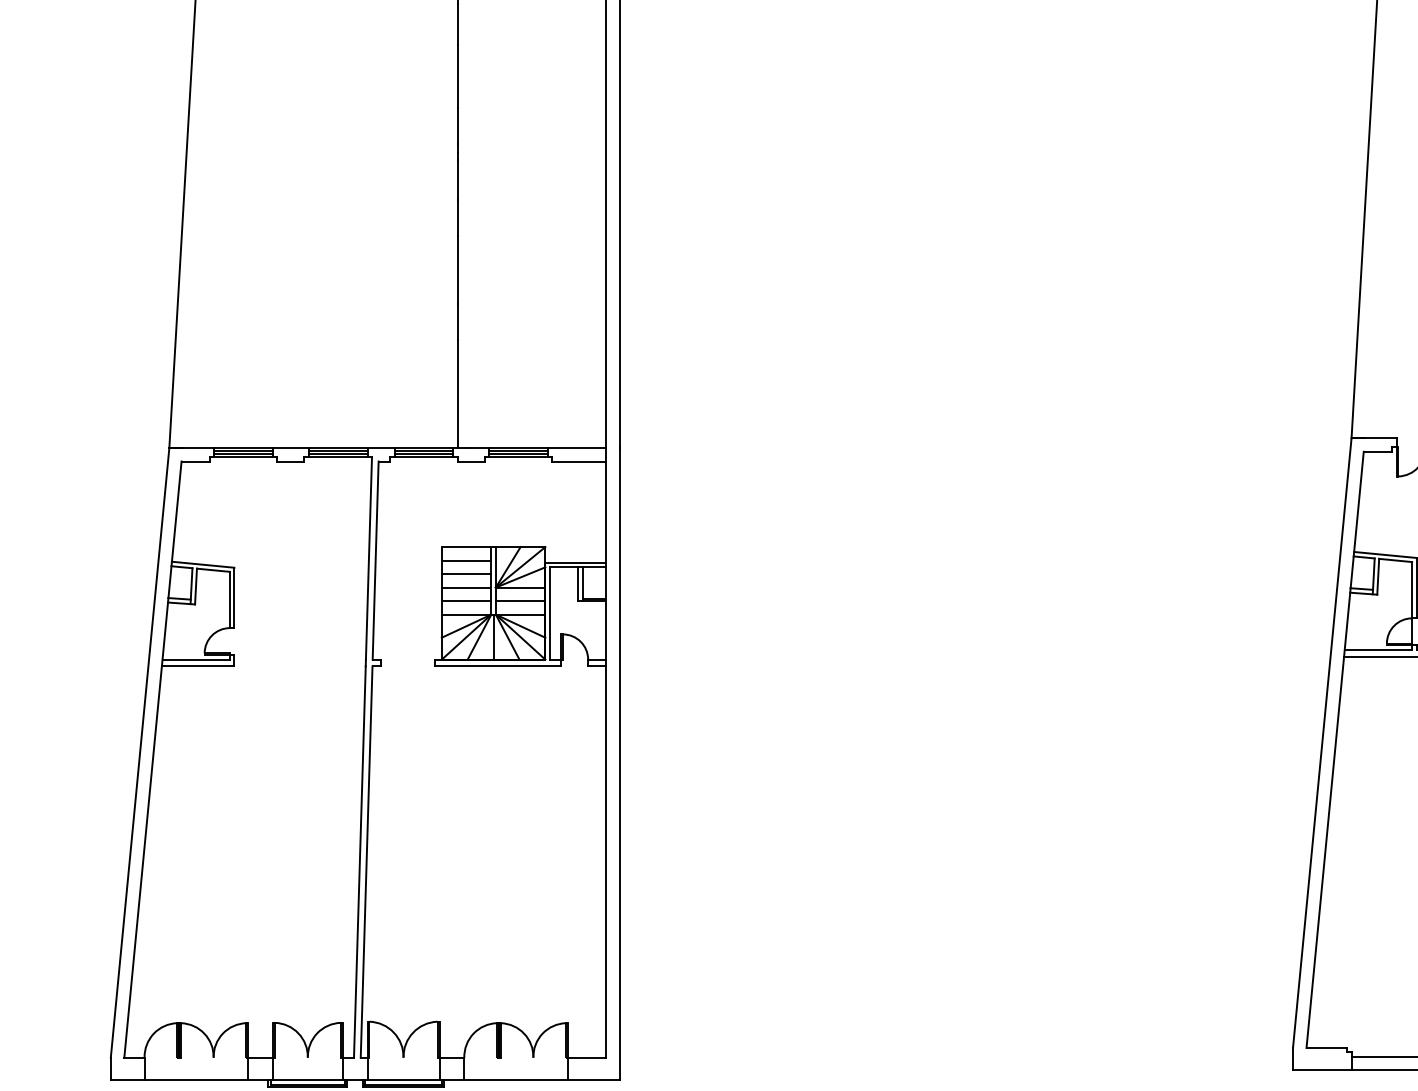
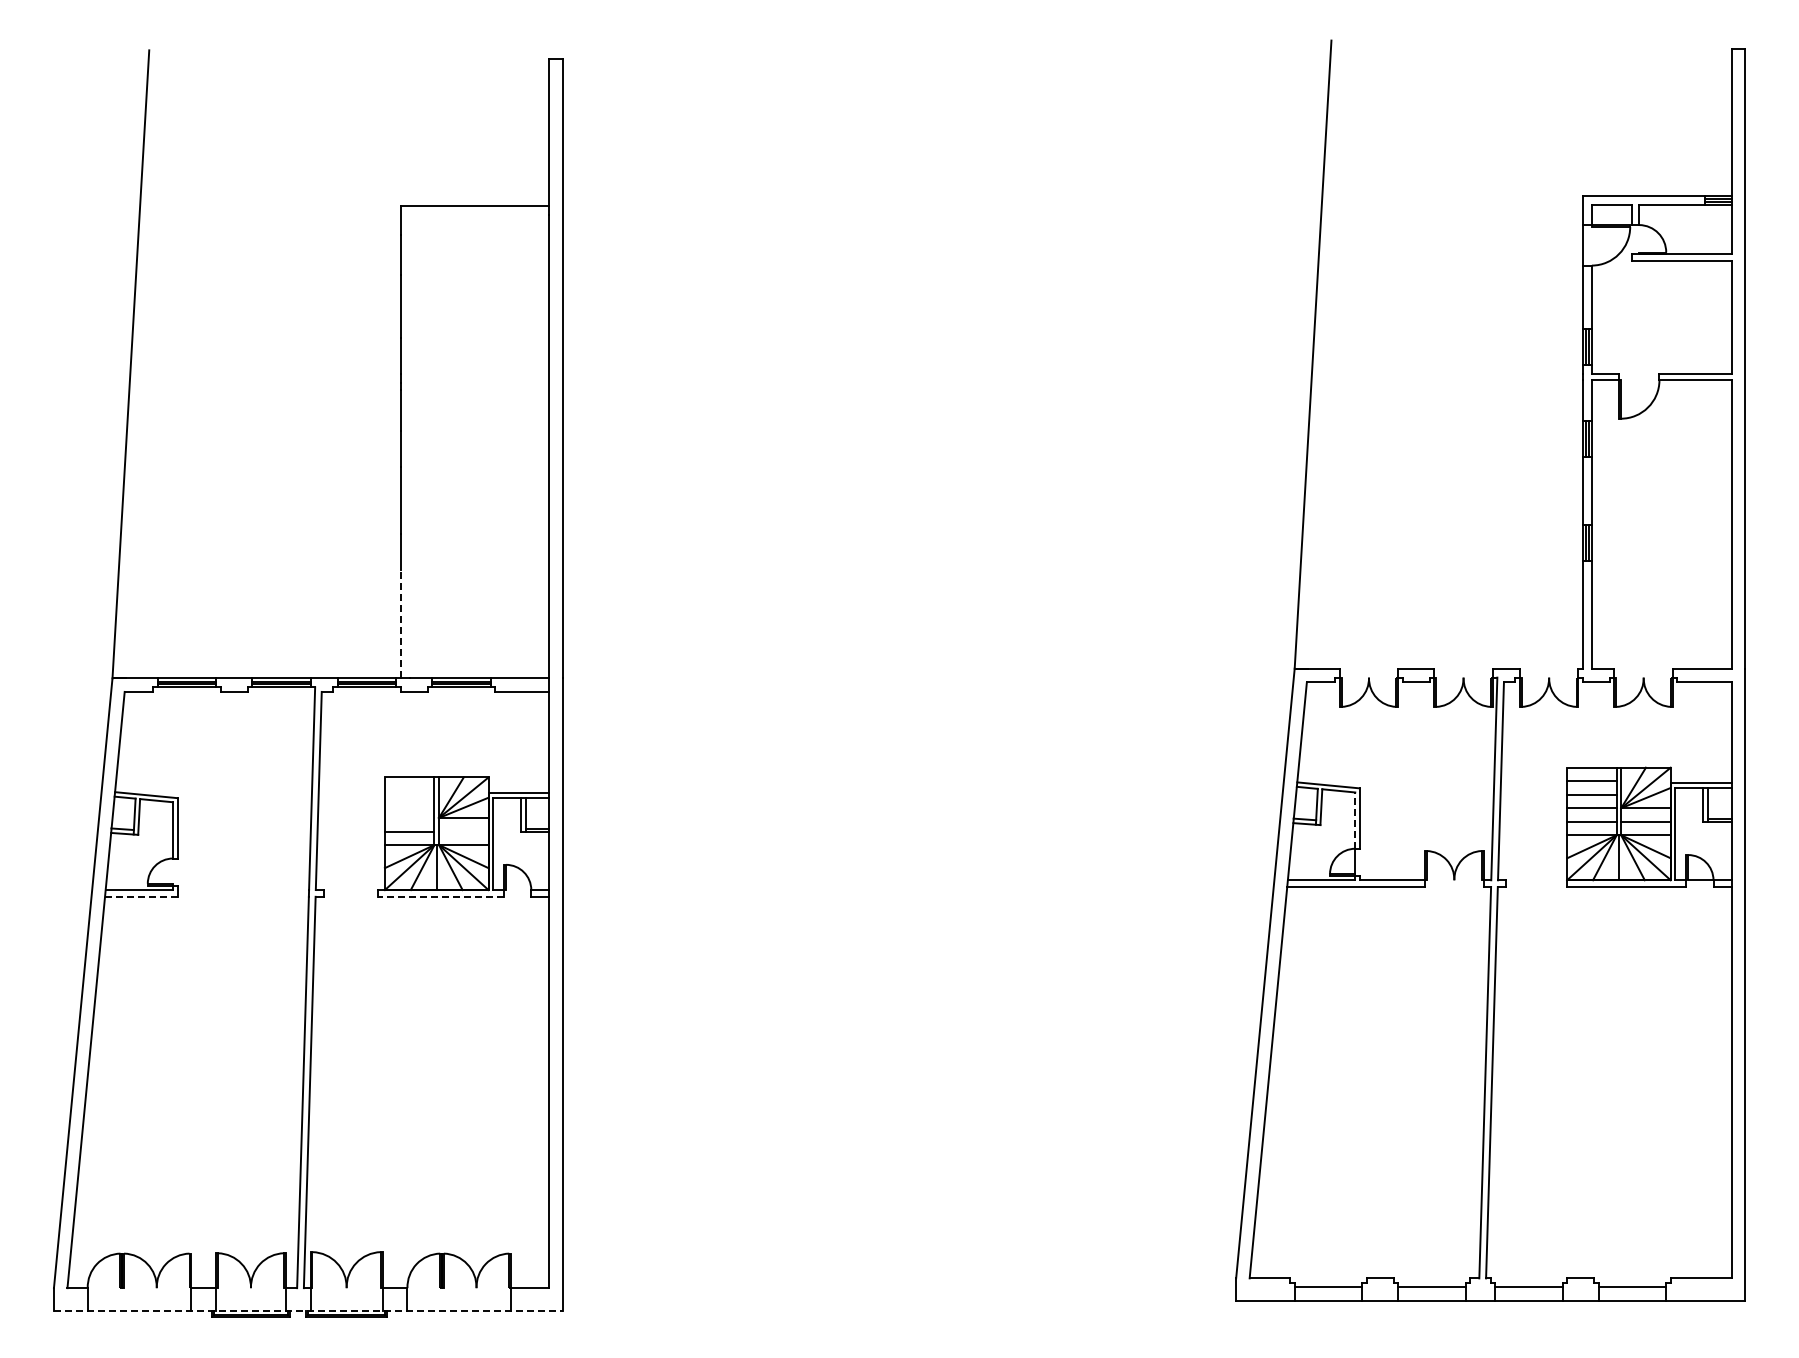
line: (457, 393) -> (400, 623), solid -> dashed
line: (466, 560) -> (409, 790), removed
line: (466, 574) -> (409, 804), removed
line: (466, 588) -> (409, 818), removed
line: (1412, 590) -> (1355, 820), solid -> dashed
line: (520, 601) -> (463, 831), removed
line: (197, 666) -> (140, 896), solid -> dashed
line: (497, 666) -> (440, 896), solid -> dashed
line: (365, 1080) -> (308, 1310), solid -> dashed

